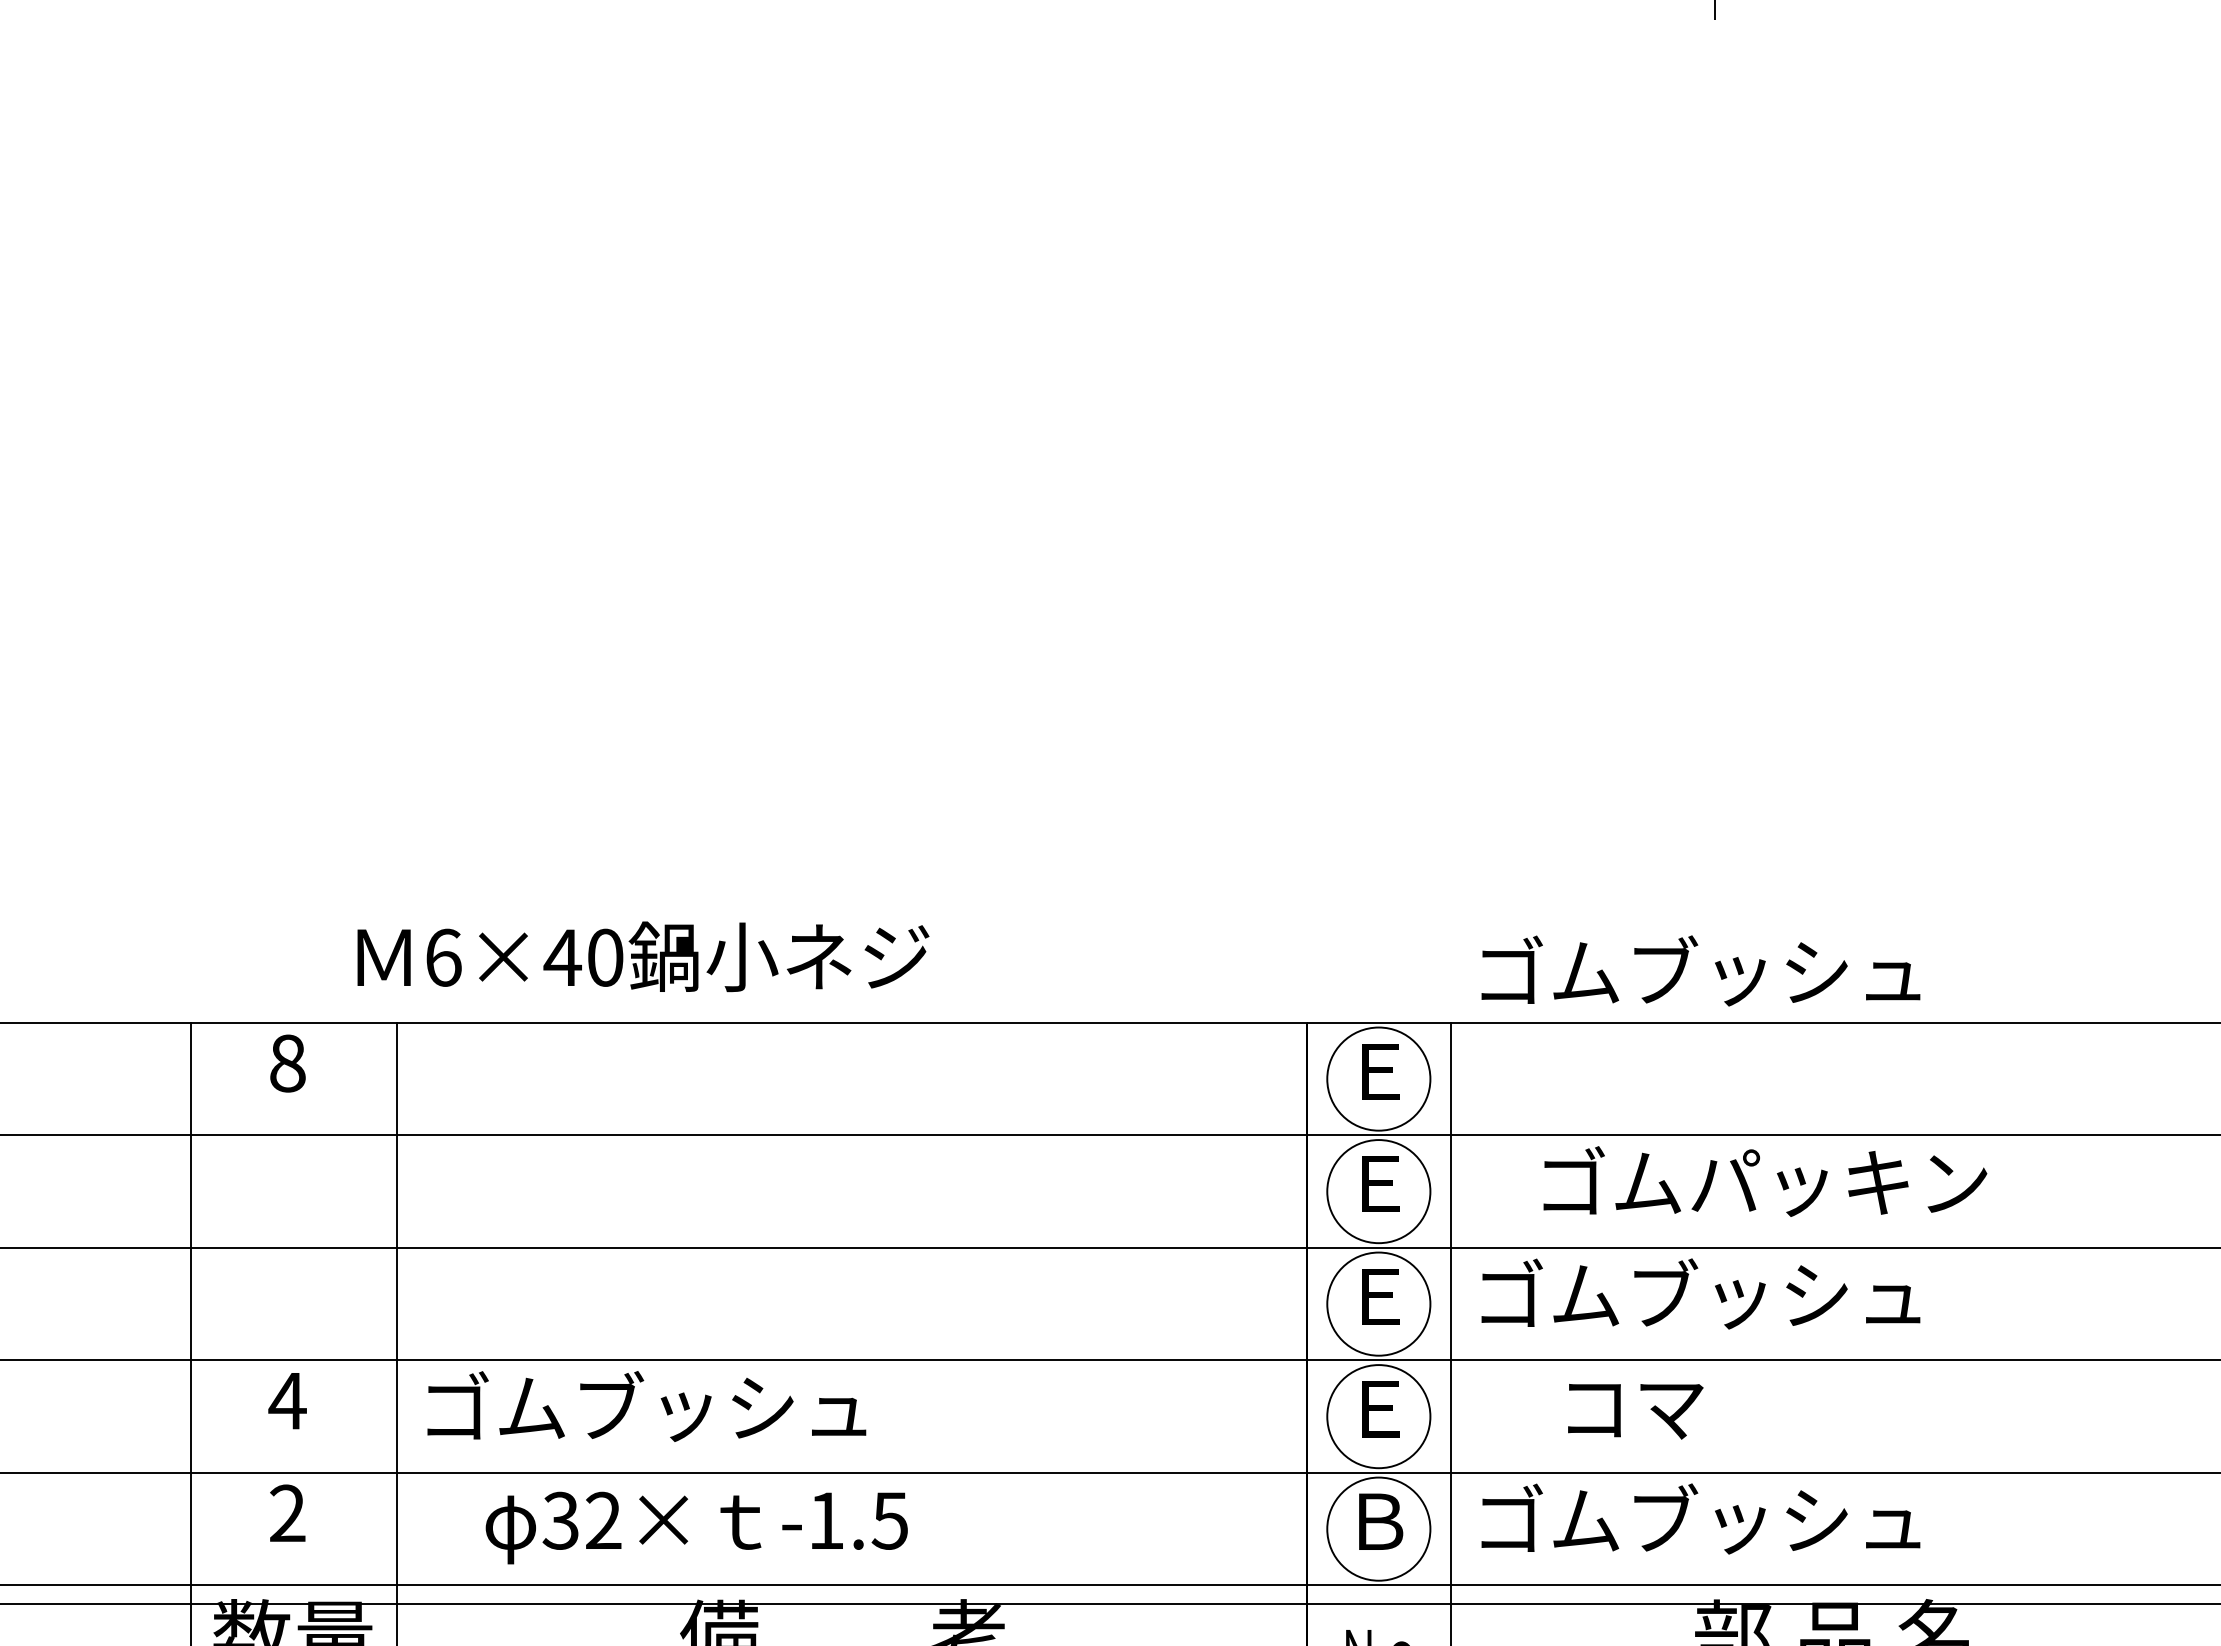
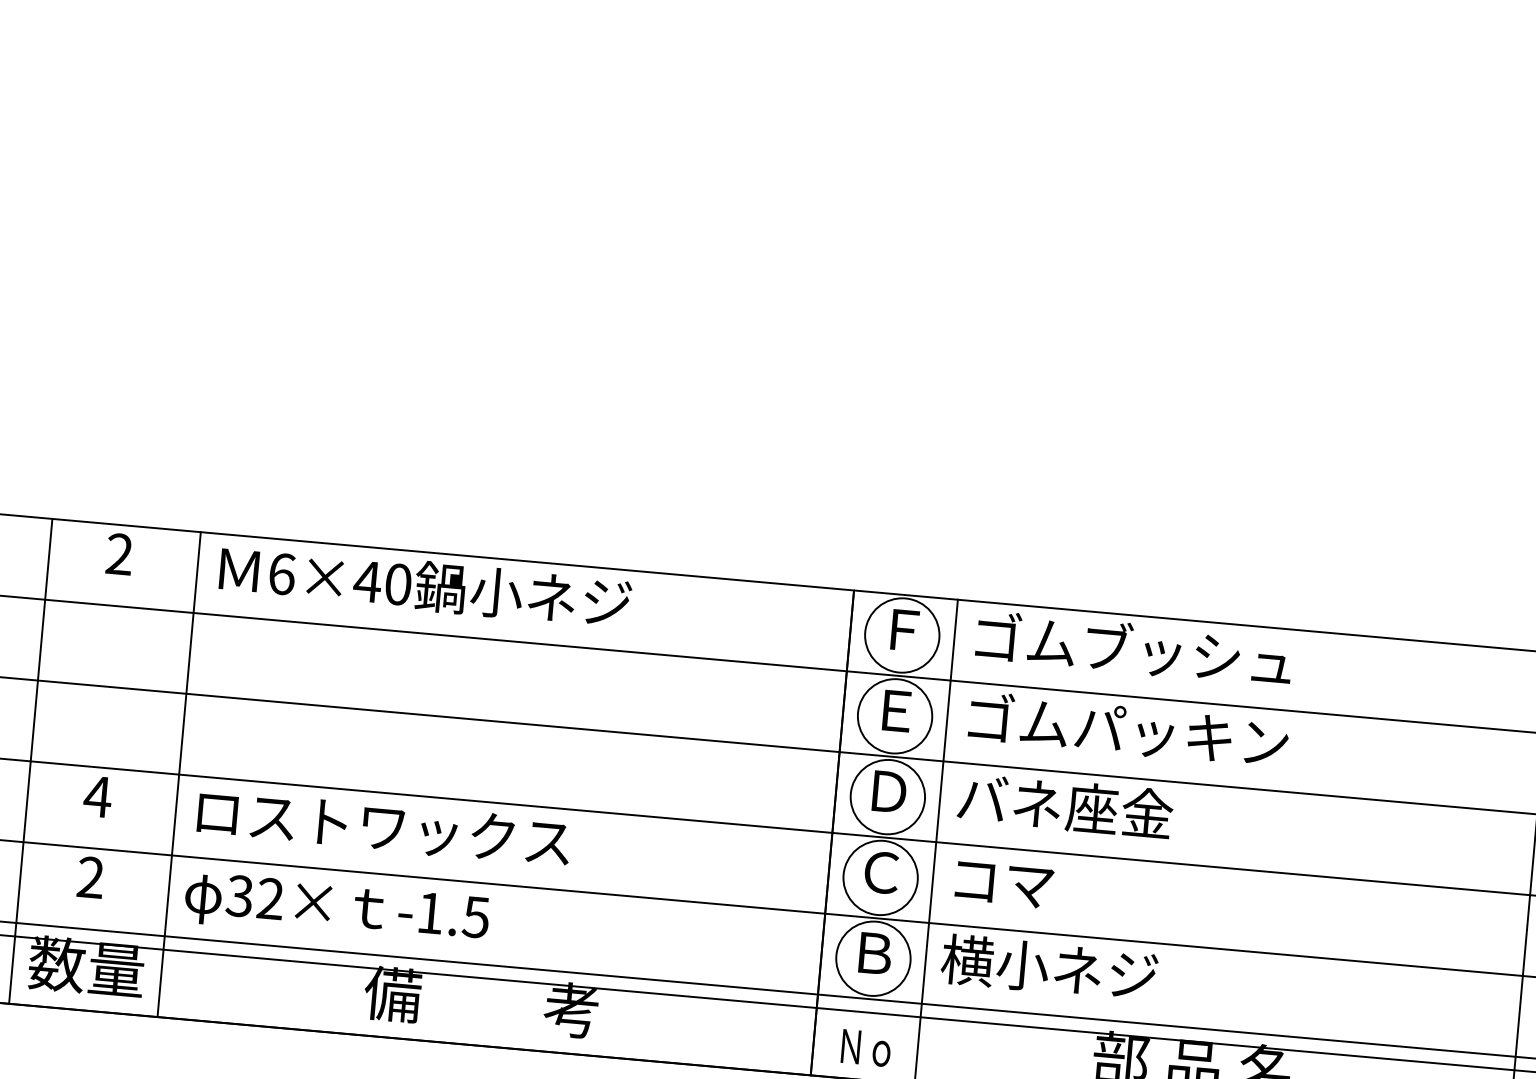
text: (643, 956) -> (425, 586), moved
text: (1700, 970) -> (1133, 648), moved
text: (287, 1063) -> (119, 554), 8 -> 2
text: (1381, 1071) -> (904, 630), Ｅ -> Ｆ
text: (1765, 1181) -> (1128, 729), moved
text: (1698, 1293) -> (1118, 809), ゴムブッシュ -> バネ座金
text: (1380, 1296) -> (889, 791), Ｅ -> Ｄ
text: (686, 1406) -> (384, 826), ゴムブッシュ -> ロストワックス
text: (1379, 1409) -> (881, 872), Ｅ -> Ｃ
text: (1635, 1411) -> (1004, 885), moved
text: (1696, 1519) -> (1102, 972), ゴムブッシュ -> 横小ネジ
text: (696, 1527) -> (336, 909), moved

